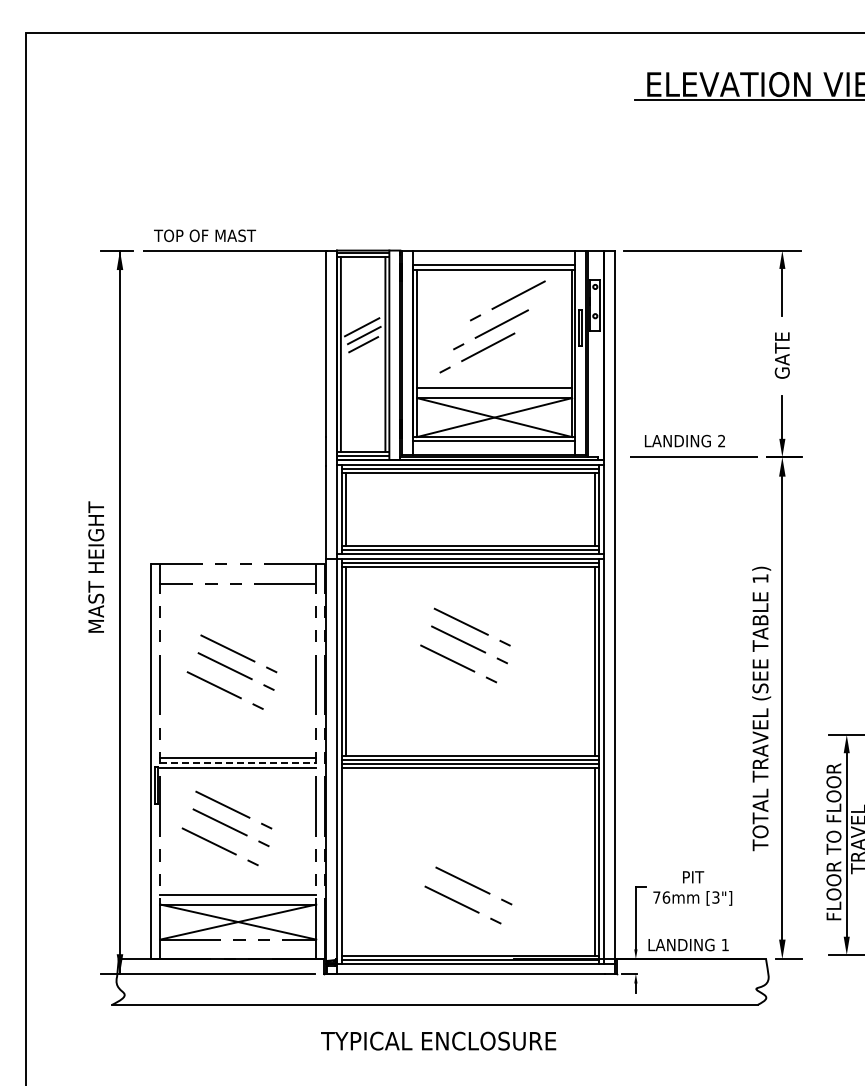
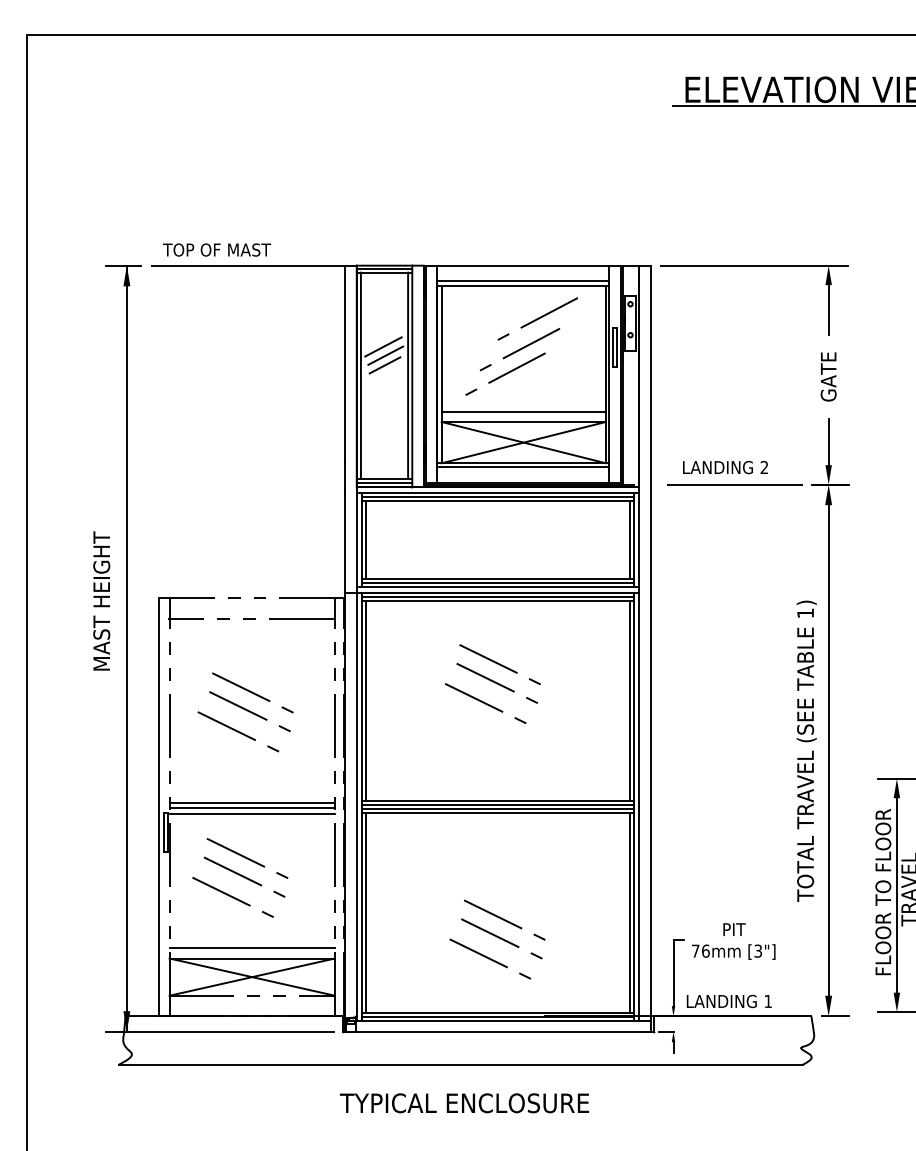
line: (238, 762) -> (252, 808), dashed -> solid
line: (345, 861) -> (365, 912), added
line: (476, 868) -> (504, 920), added

